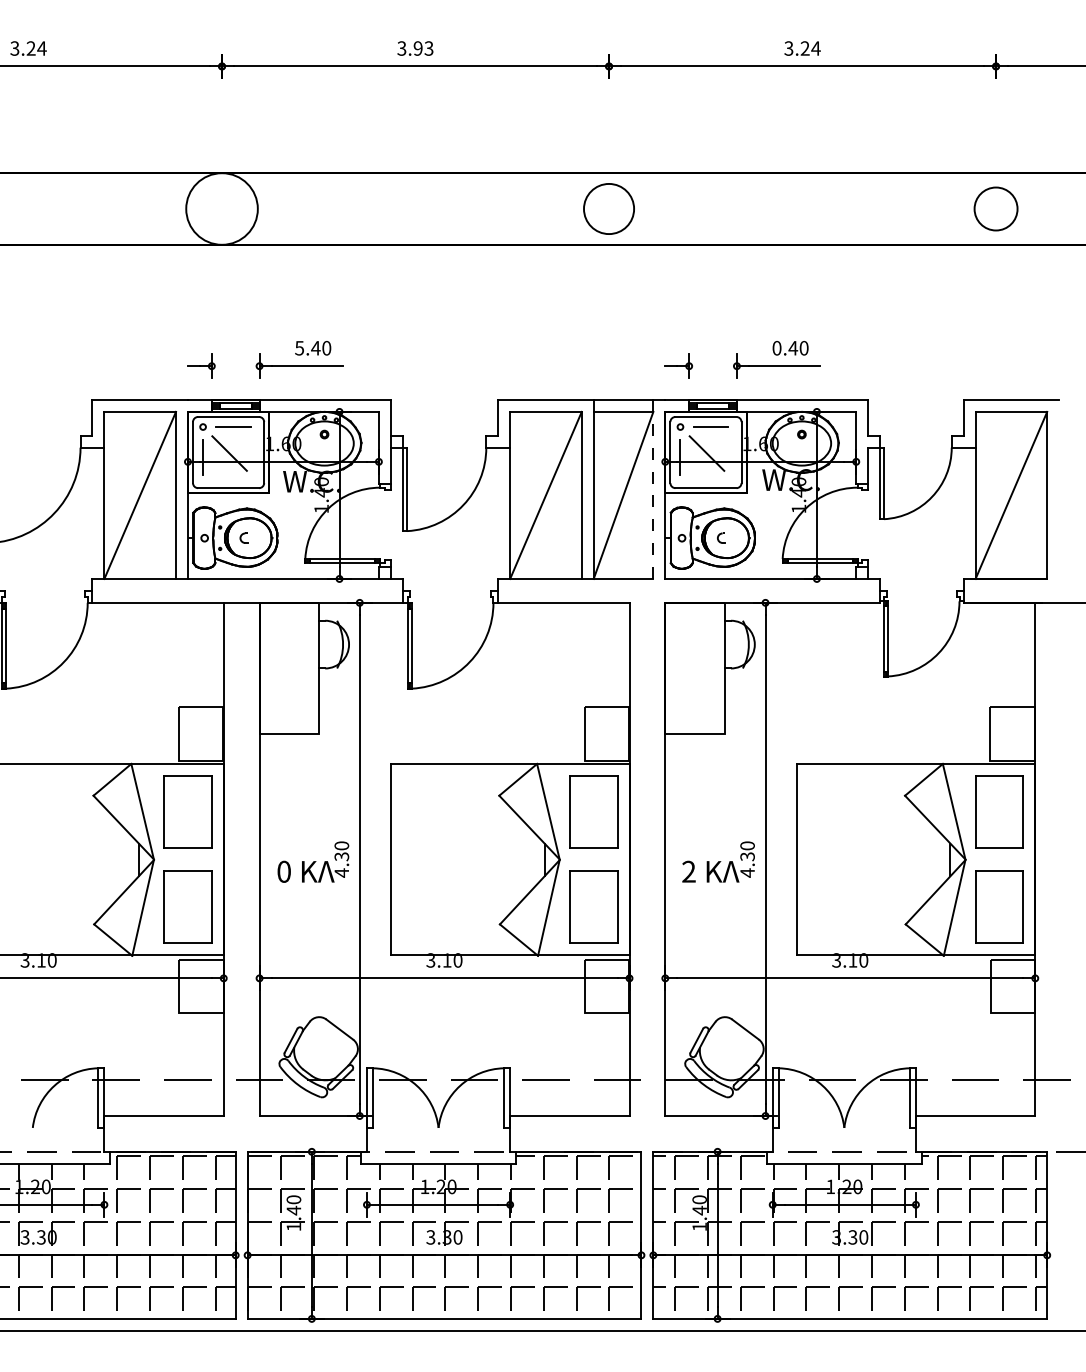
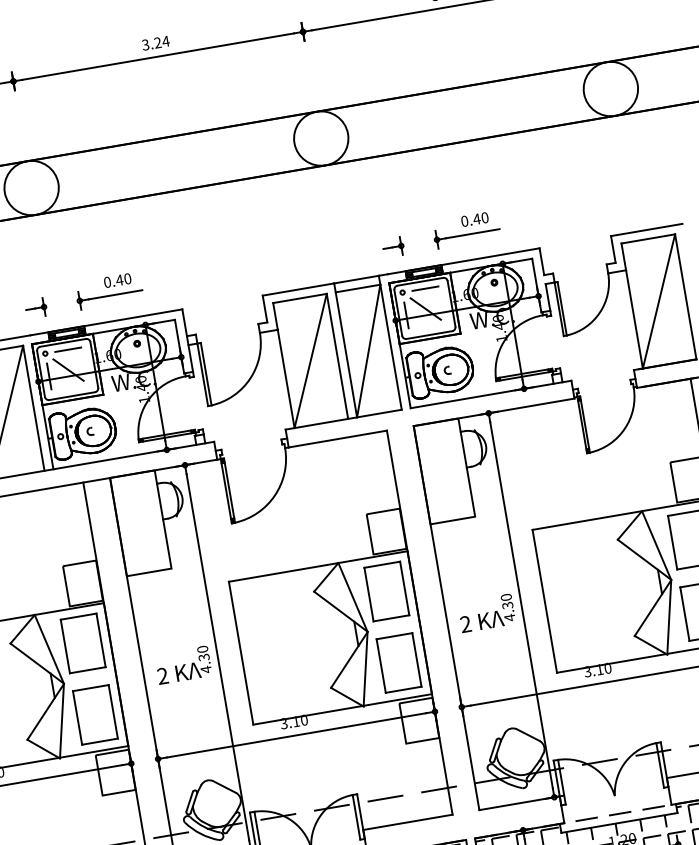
text: (423, 48) -> (161, 42), 3.93 -> 3.24
circle: (608, 208) -> (320, 138), size x1.43
circle: (995, 208) -> (610, 88), size x1.67
text: (299, 347) -> (107, 281), 5.40 -> 0.40
line: (653, 489) -> (390, 342), dashed -> solid
text: (283, 871) -> (162, 675), 0 -> 2

